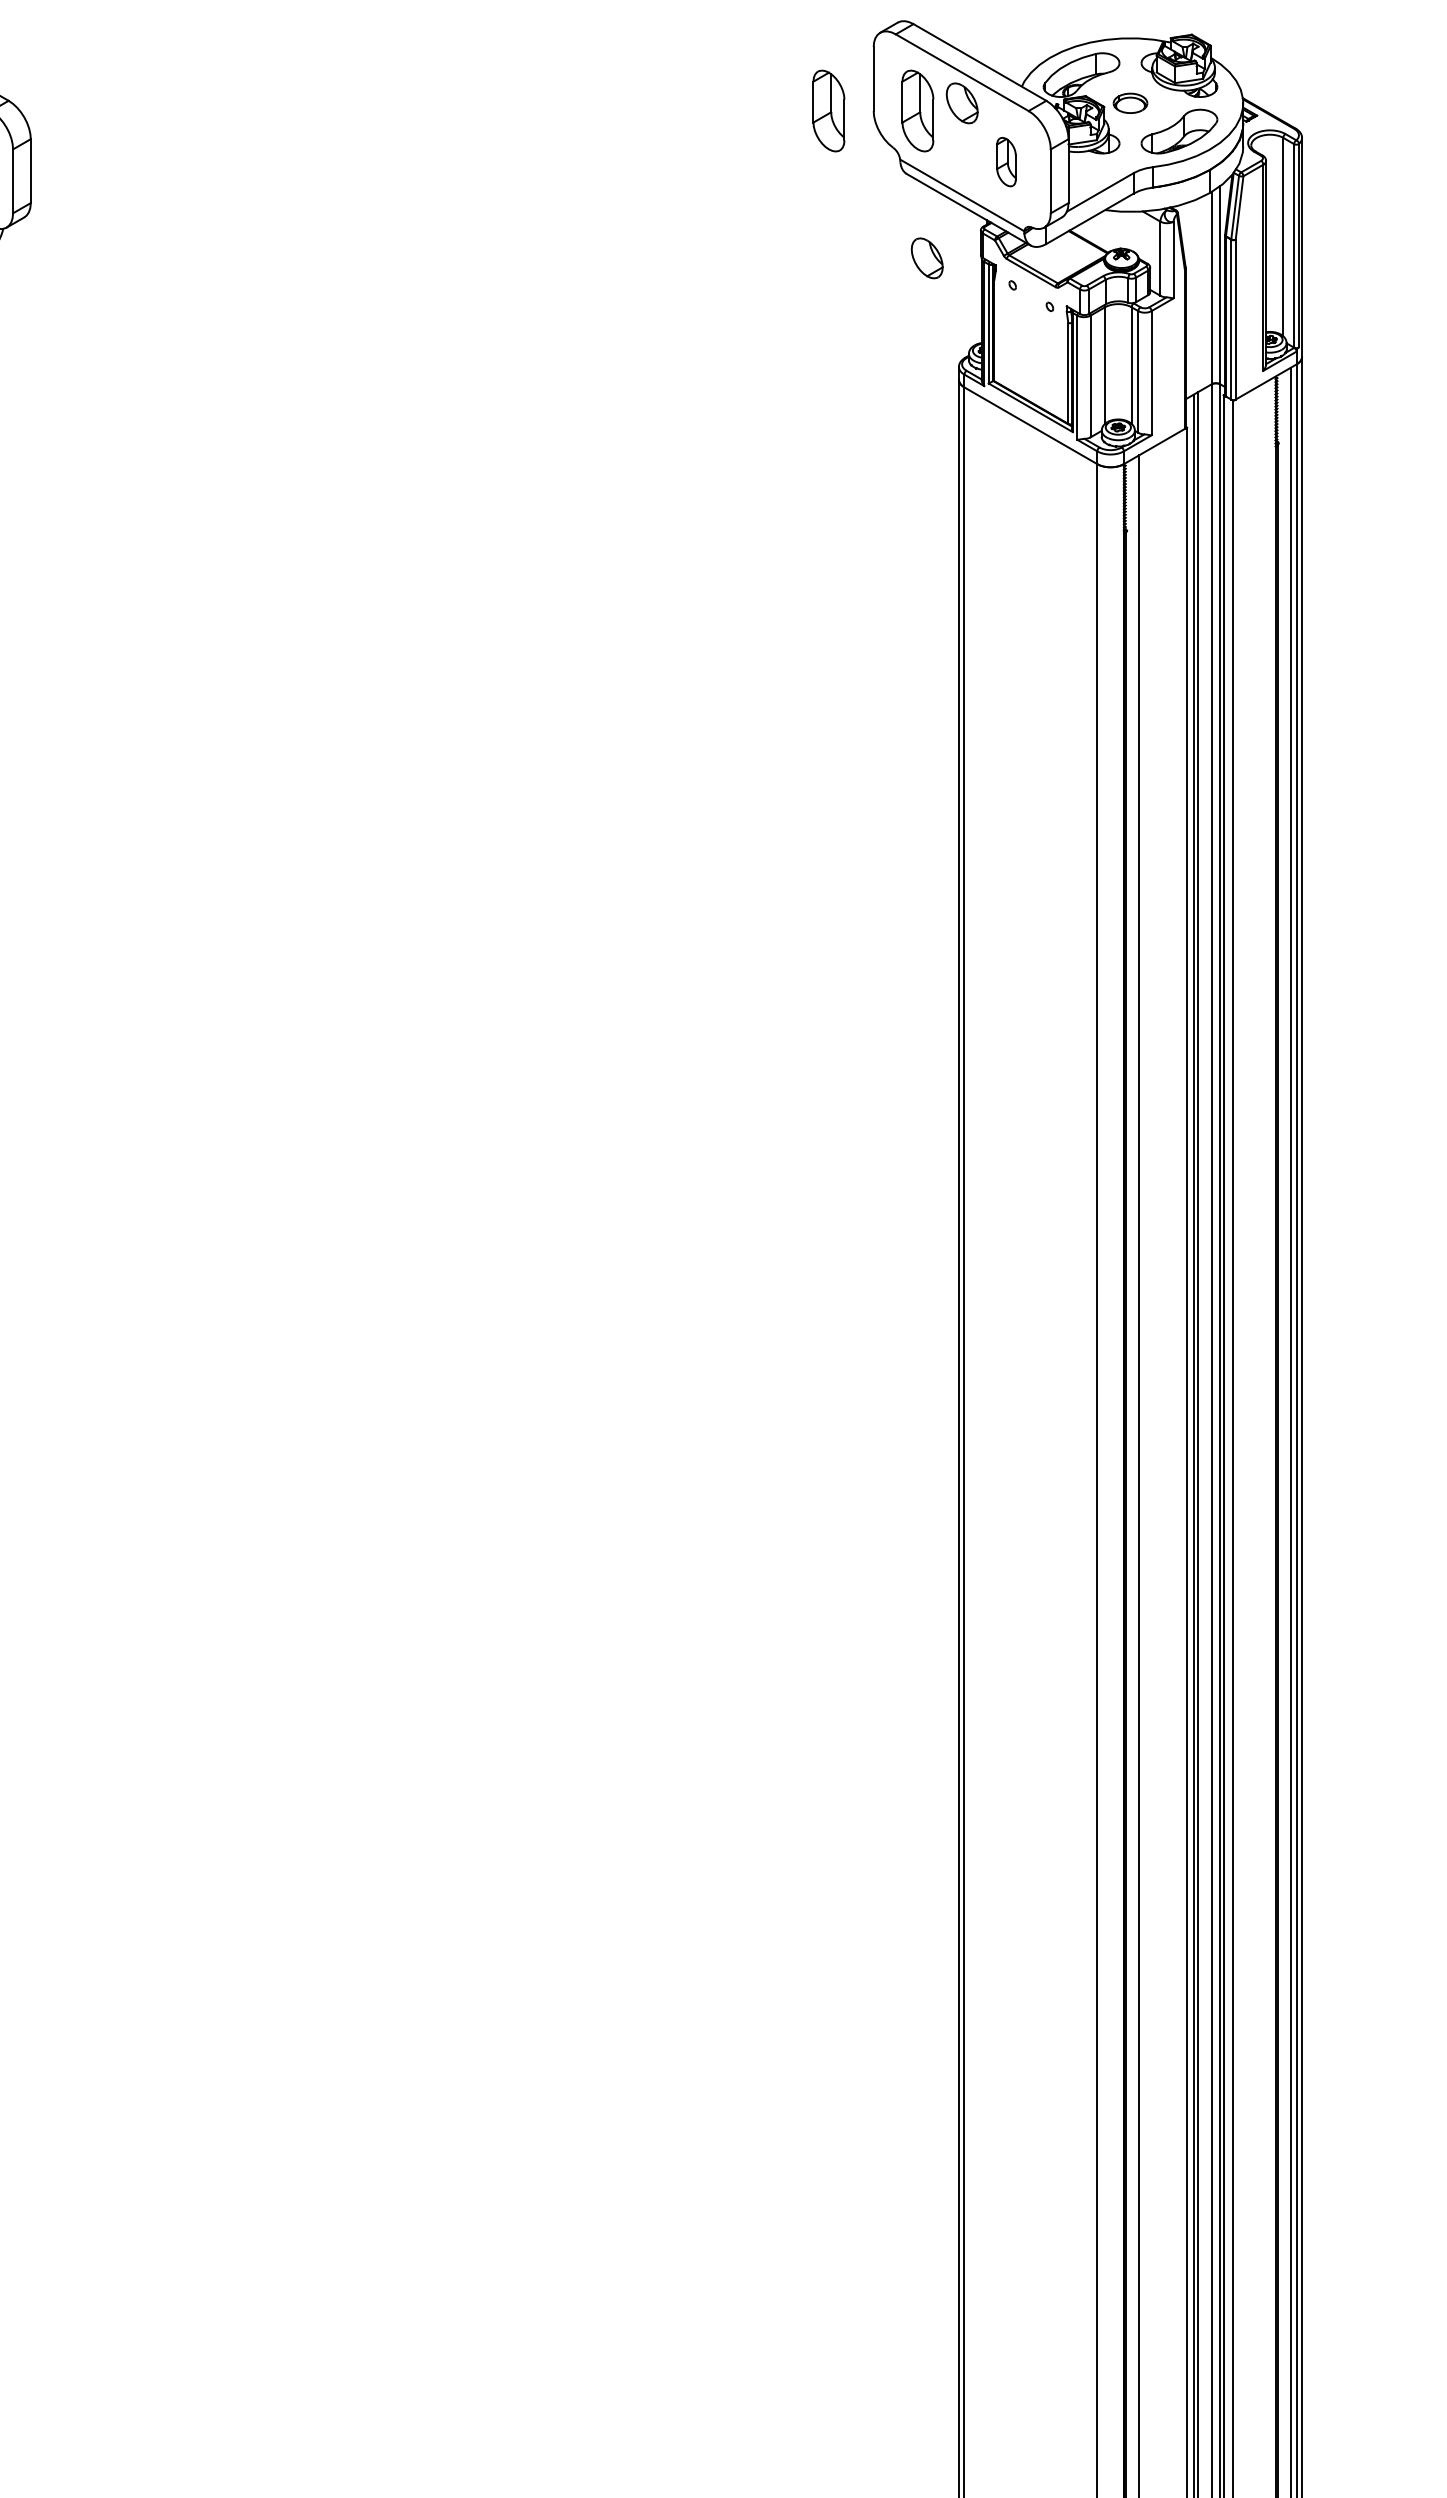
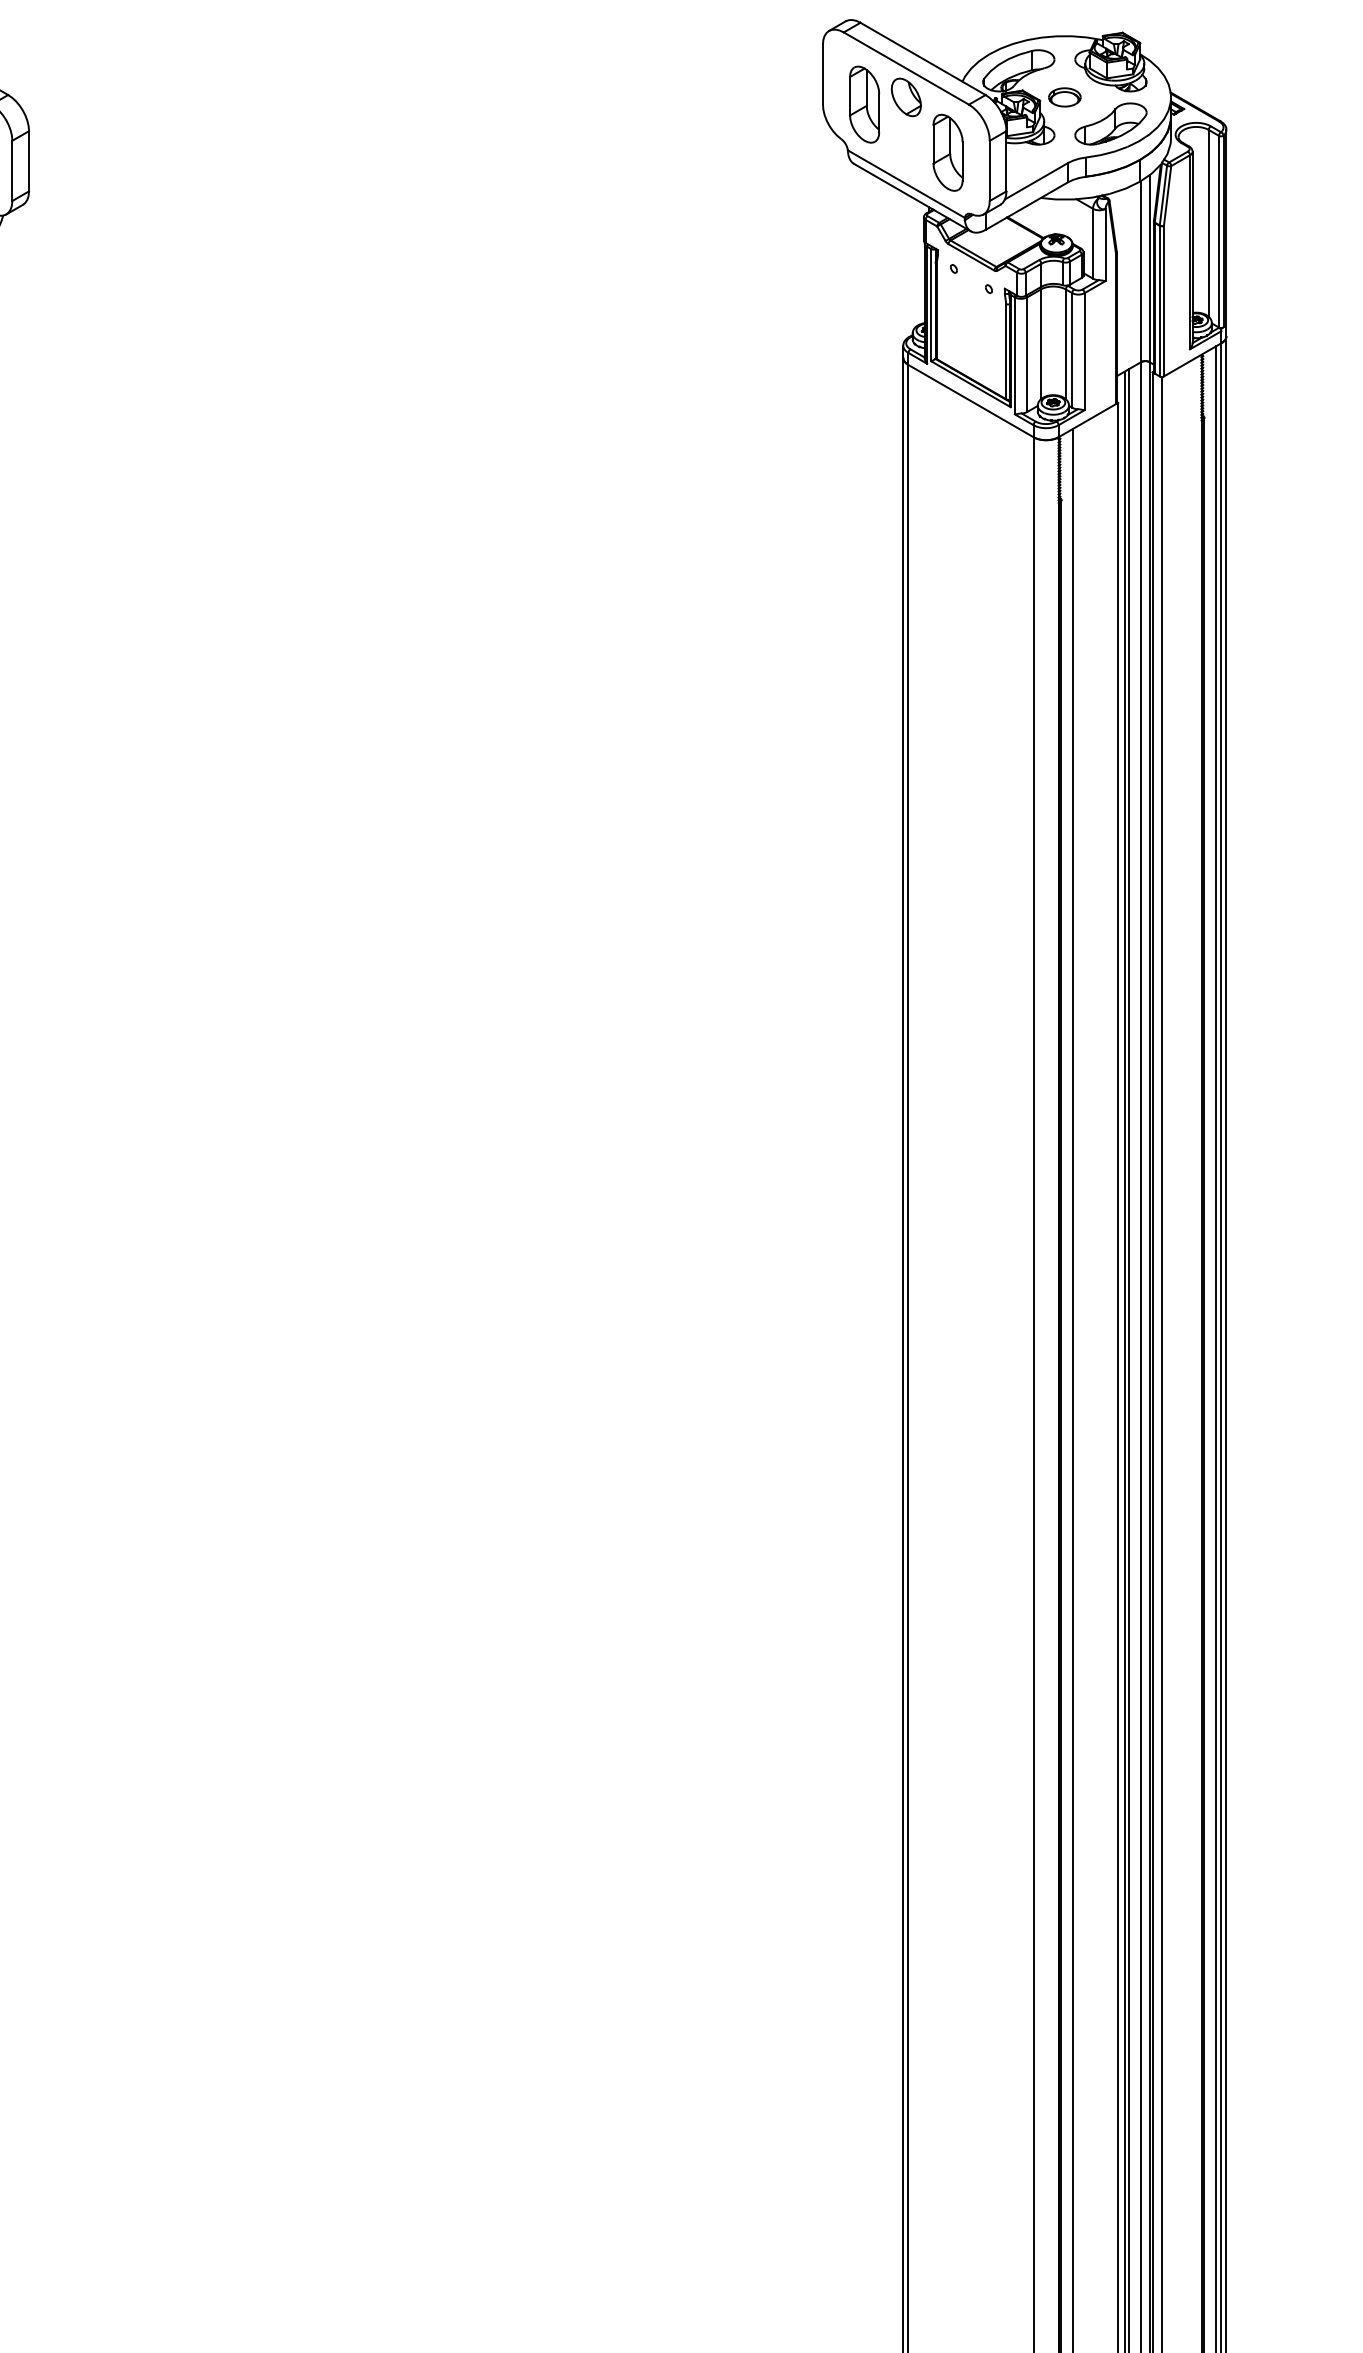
part: (828, 110) -> (780, 104), removed
part: (1006, 161) -> (948, 152), size x1.67
part: (926, 258) -> (872, 243), removed

